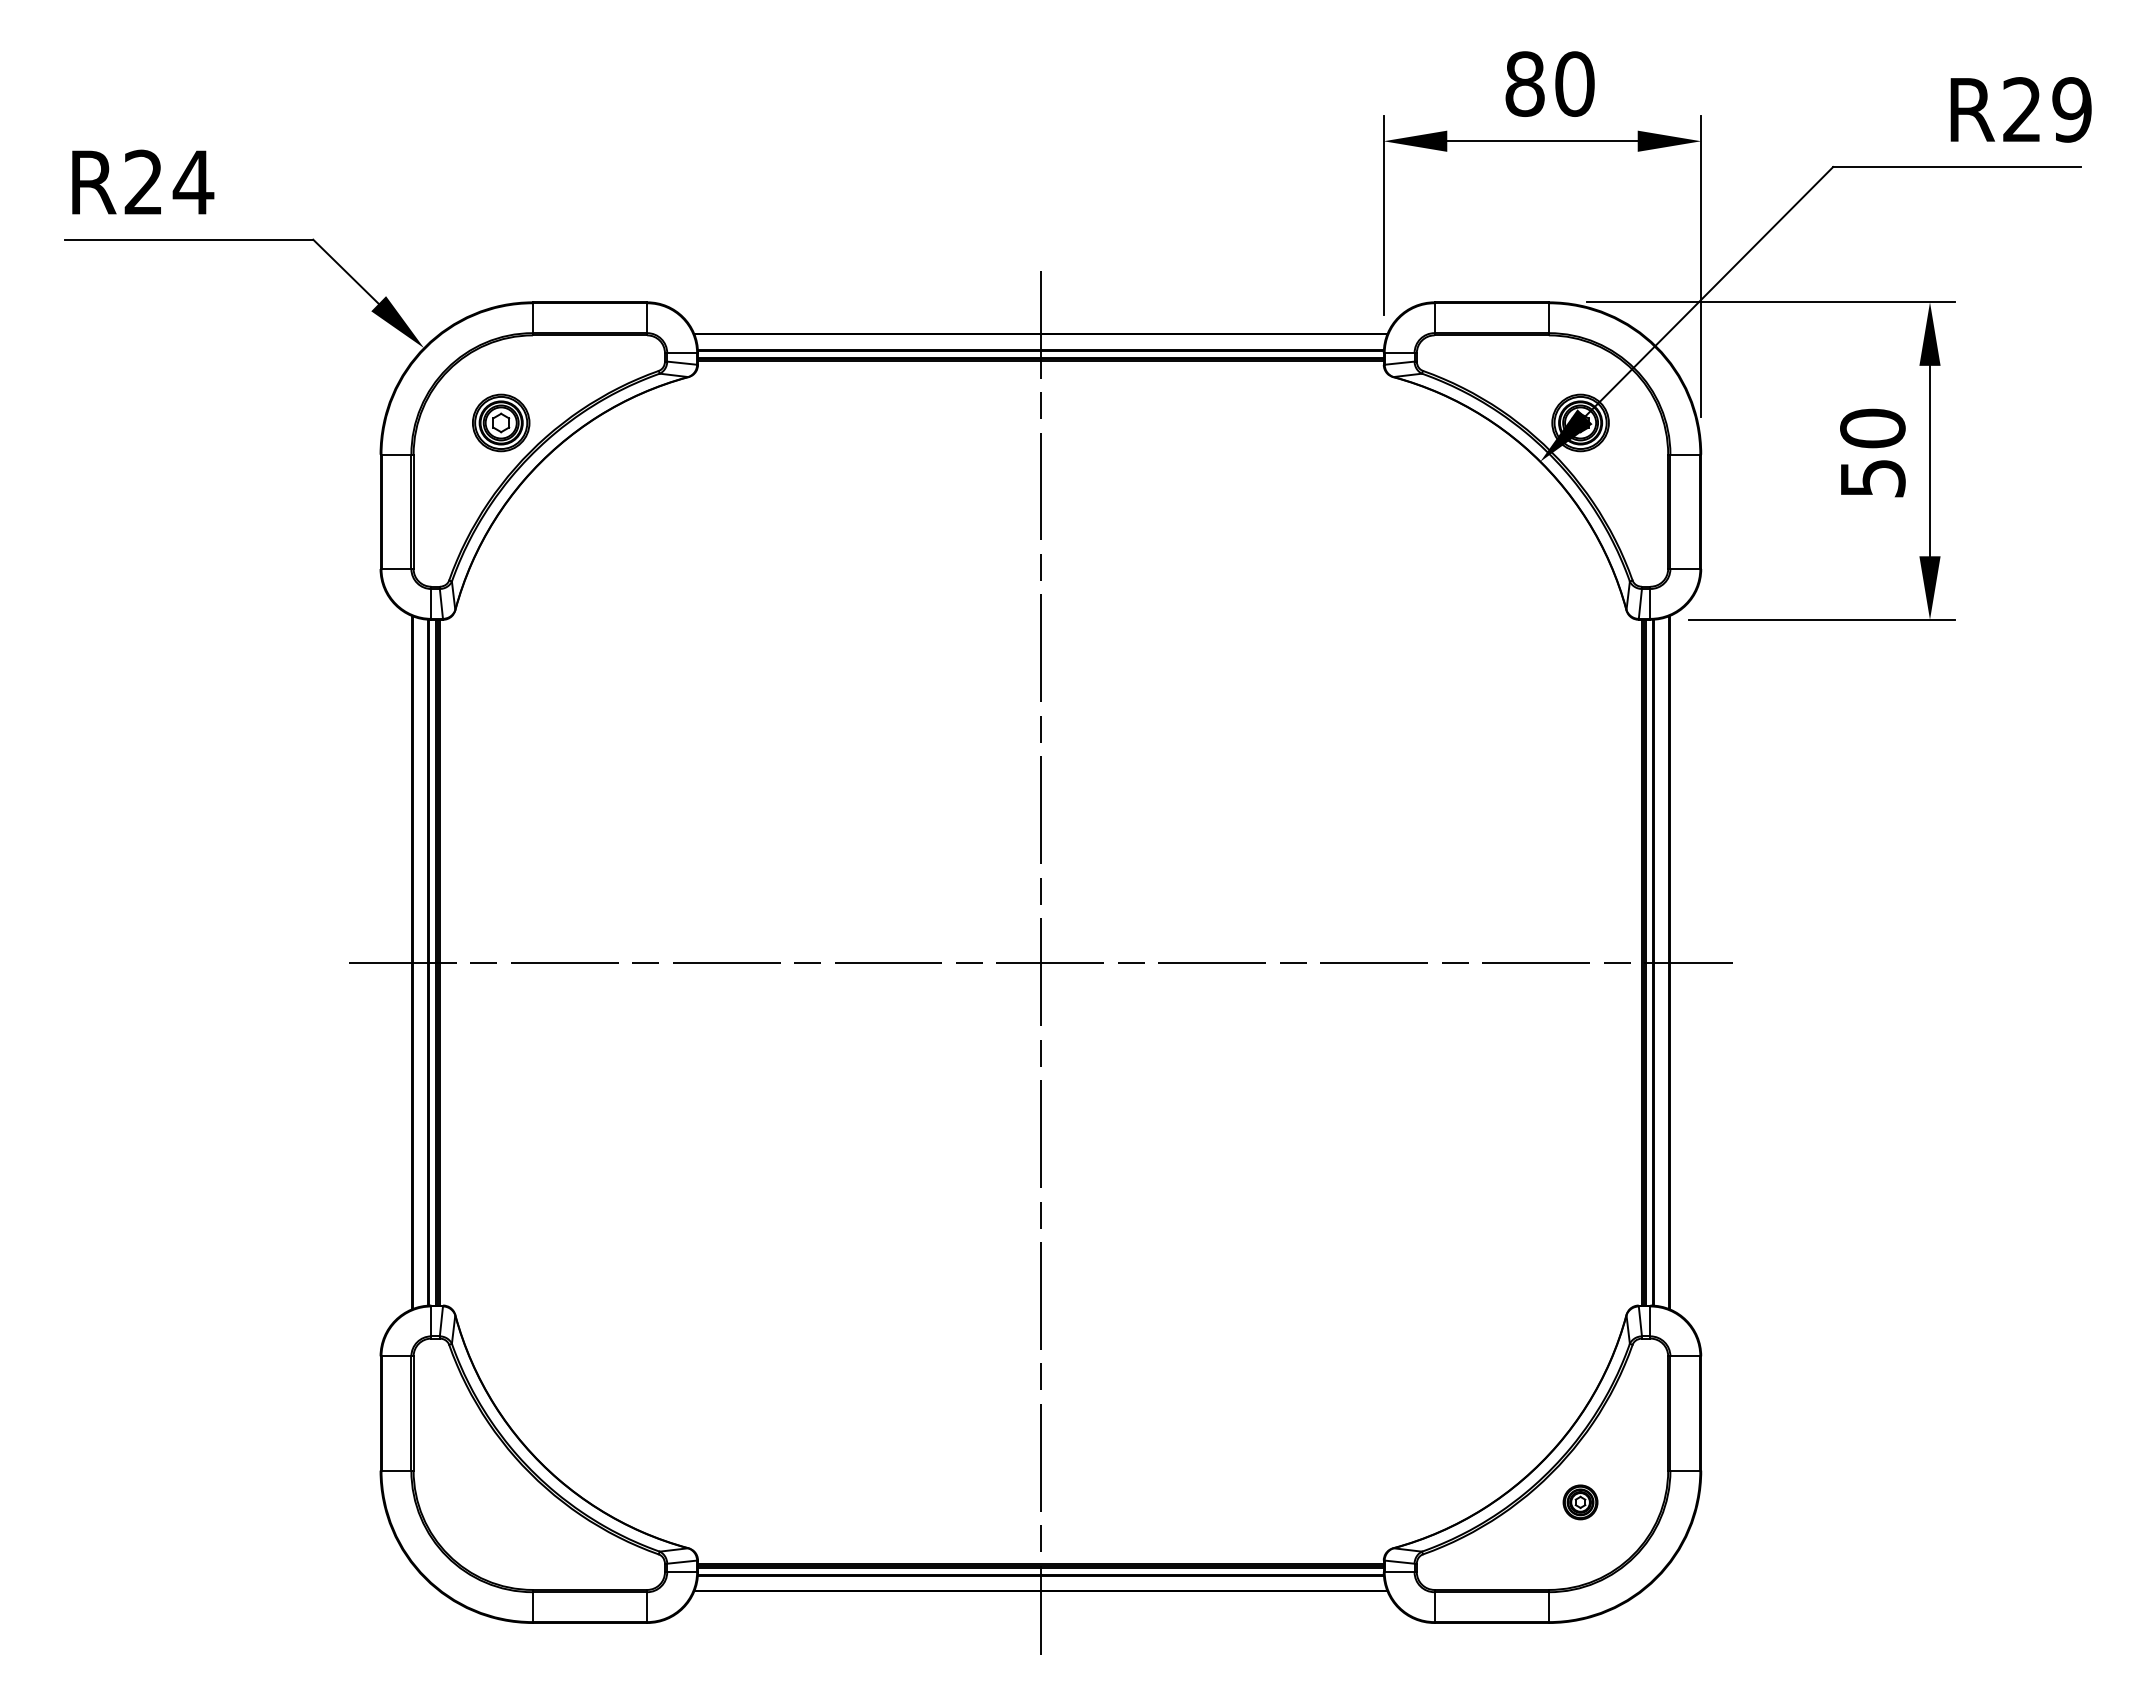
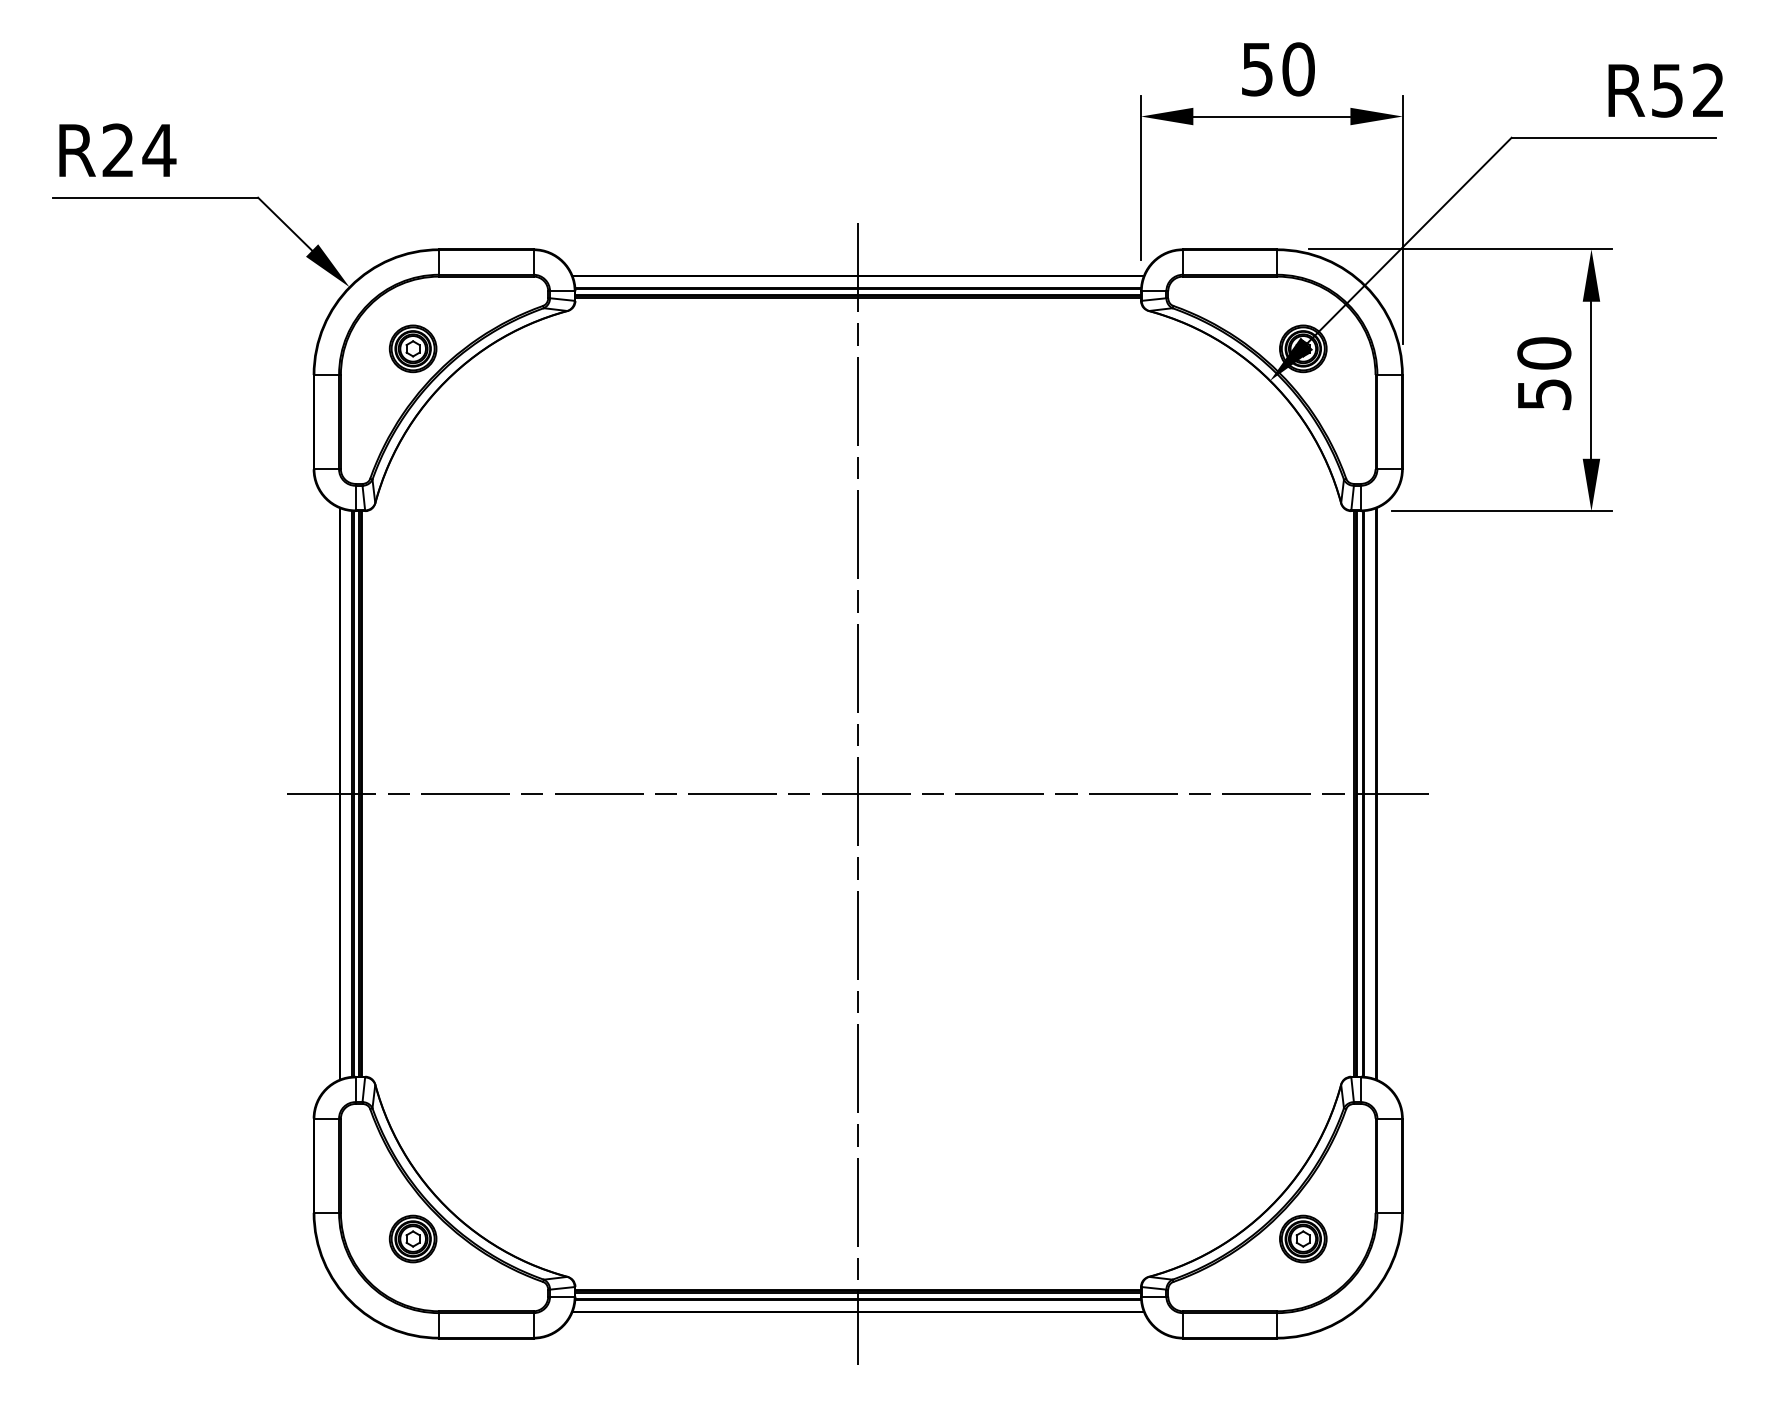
text: (1524, 83) -> (1257, 68), 80 -> 50
text: (2047, 109) -> (1688, 90), R29 -> R52
part: (501, 1502) -> (413, 1239), added
part: (1580, 1502) -> (1303, 1239), size x1.67

